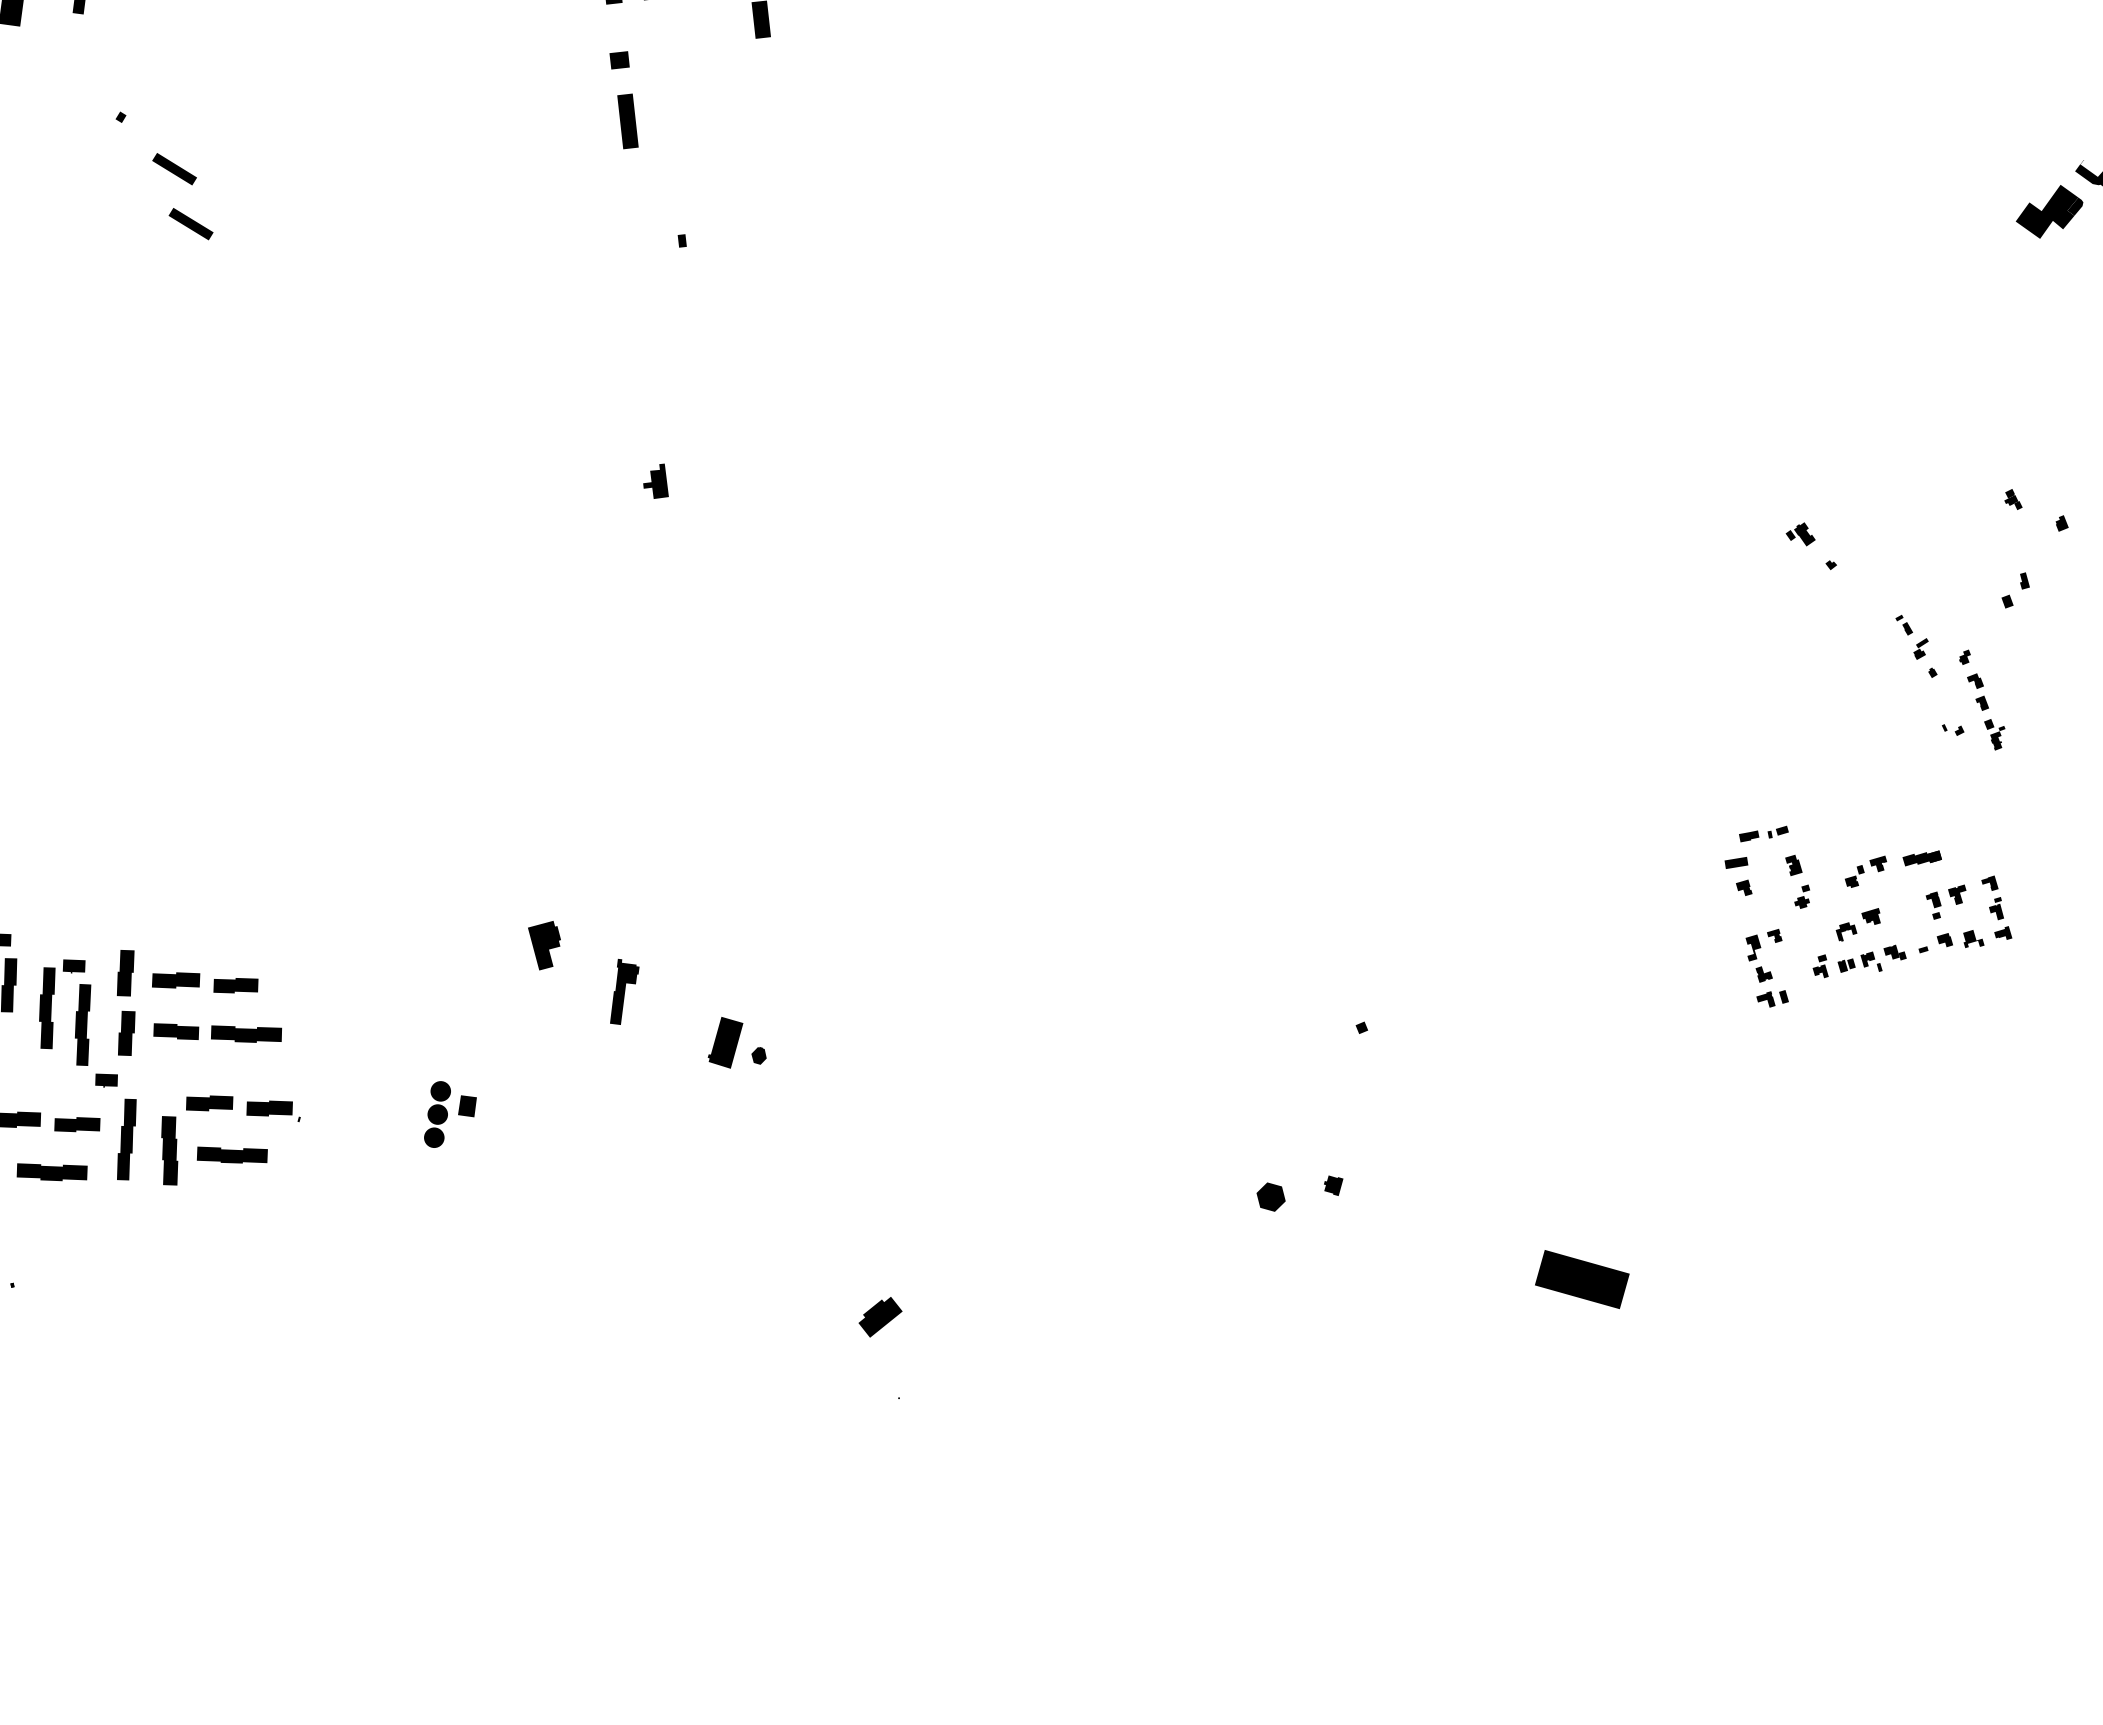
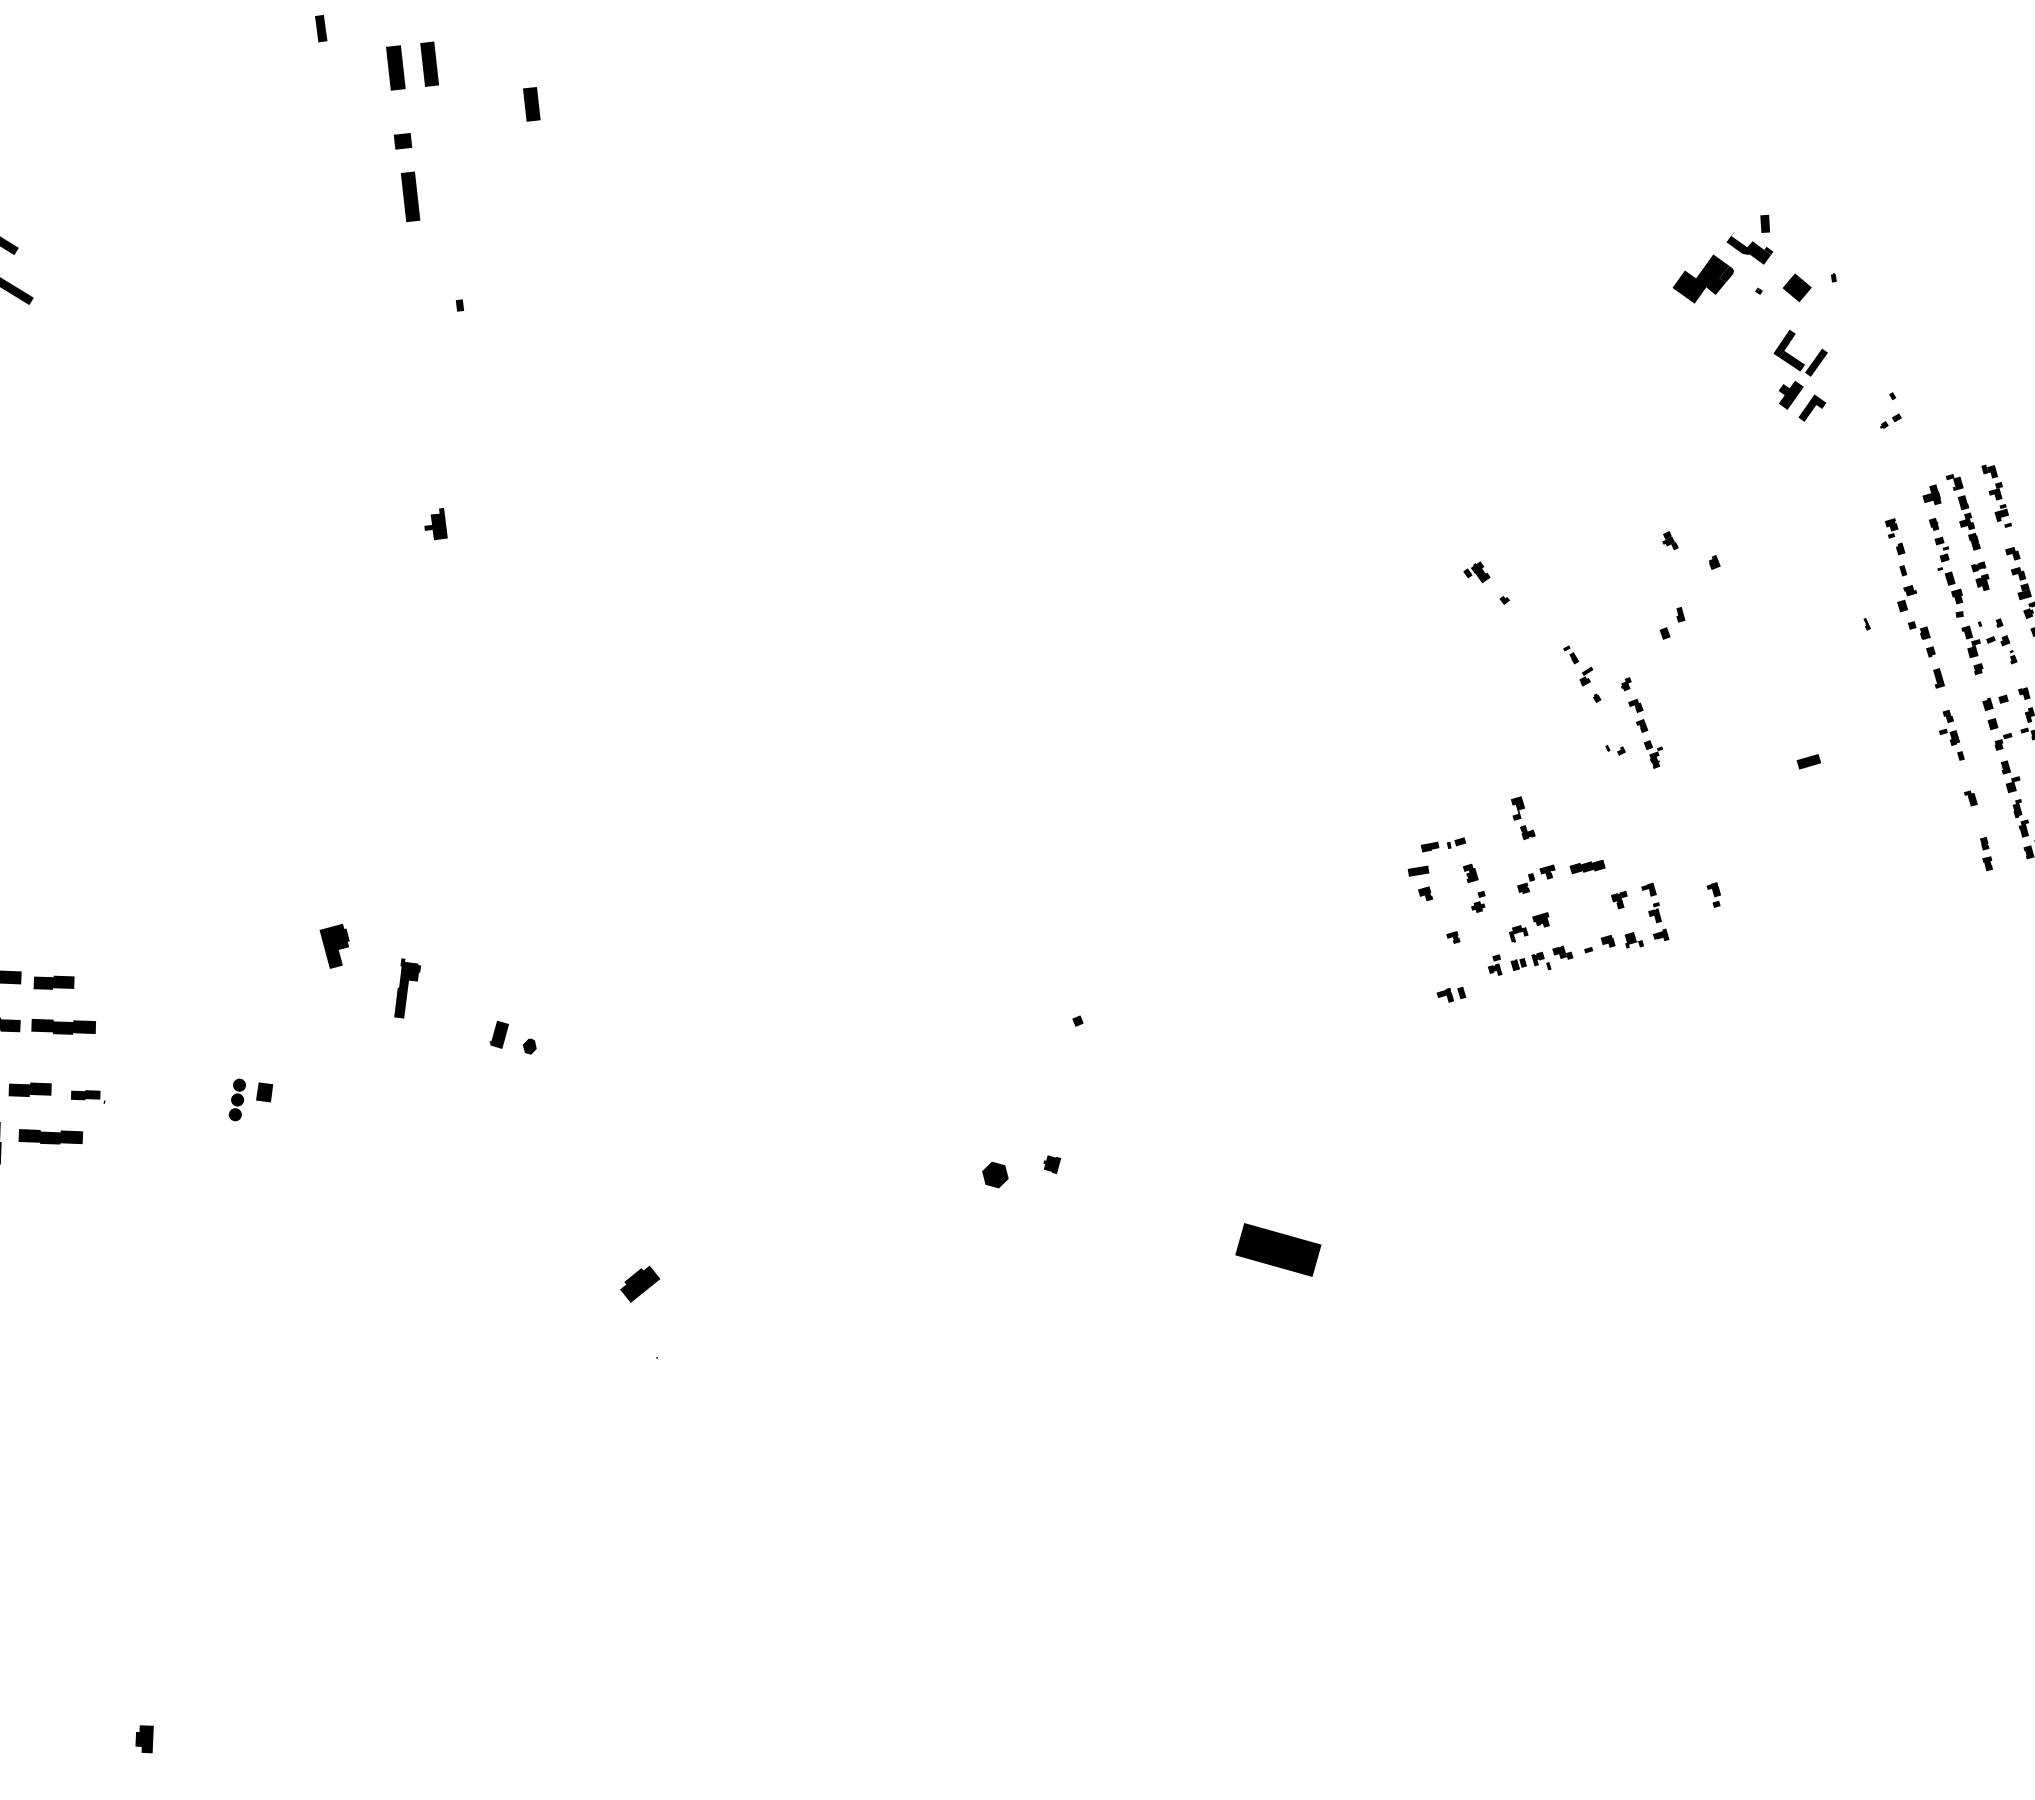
part: (1933, 905) -> (1713, 894), moved
part: (1759, 957) -> (1523, 817), moved
part: (725, 1042) -> (499, 1034), size x0.6
part: (272, 1110) -> (87, 1096), size x0.7
part: (437, 1114) -> (237, 1099), size x0.7

